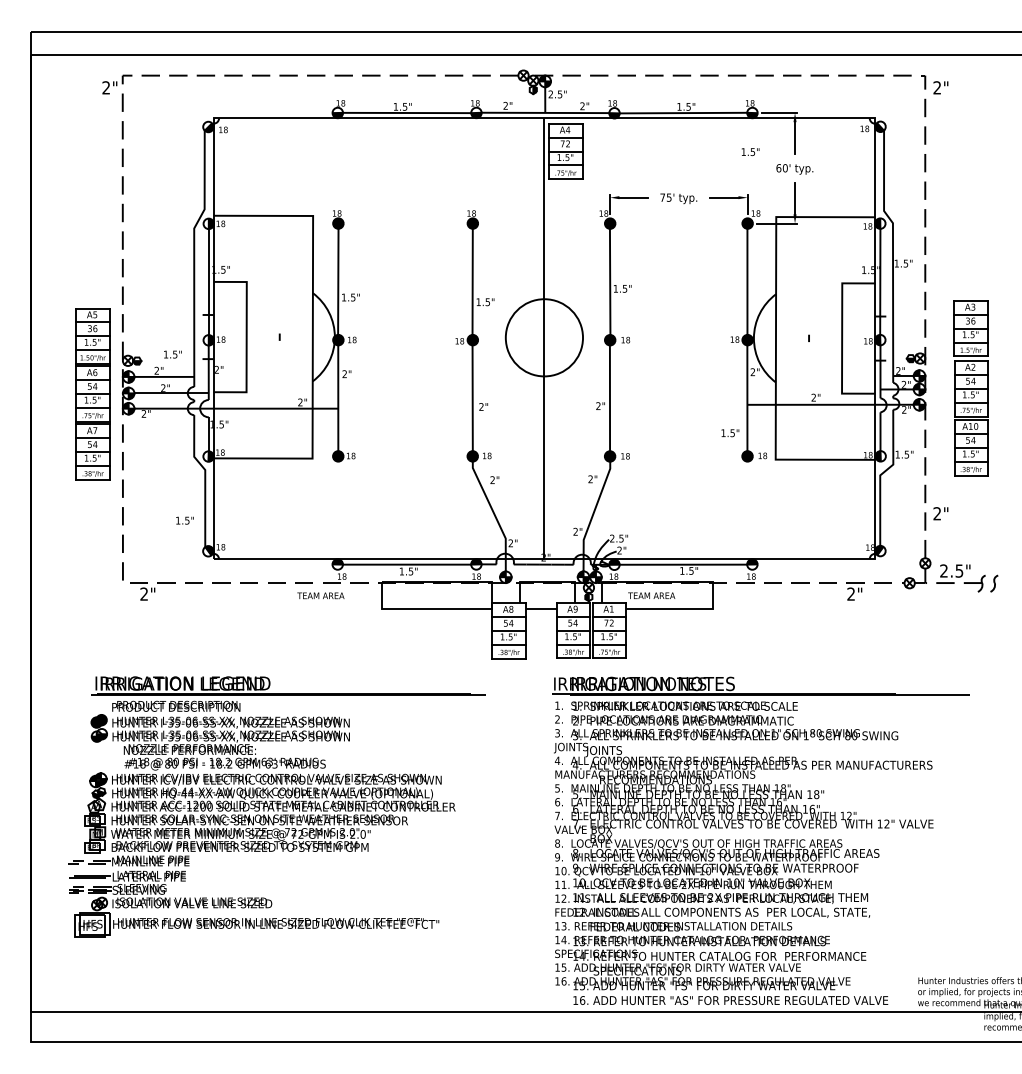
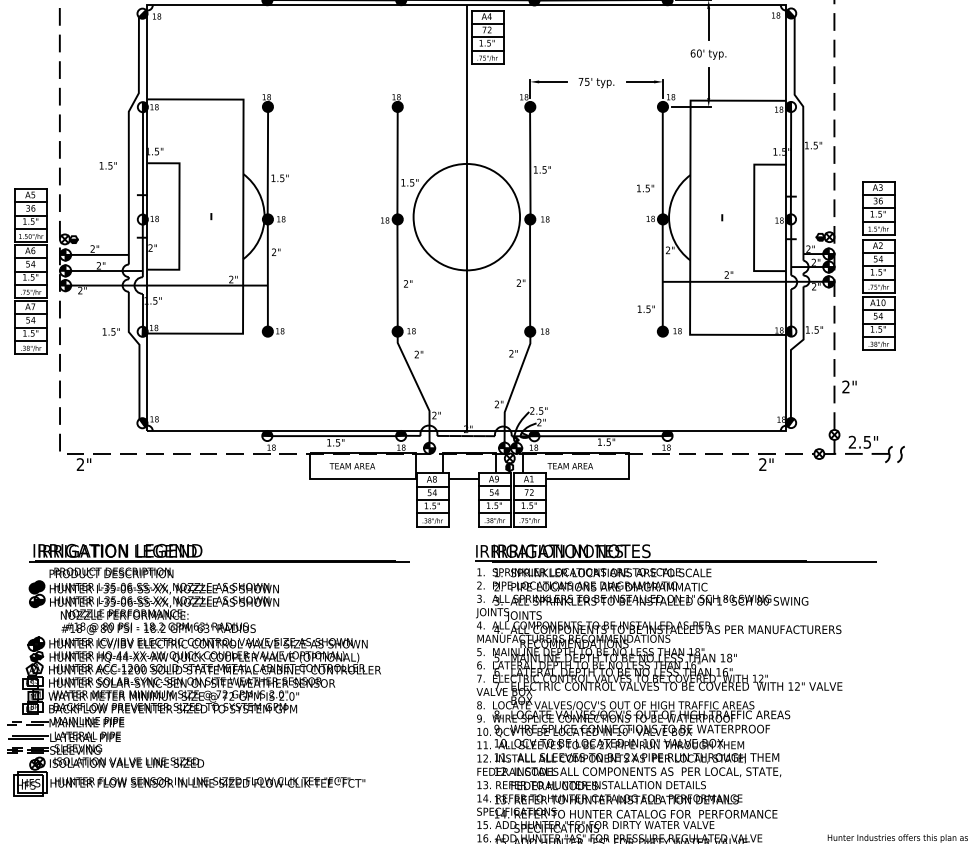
text: (750, 151) -> (645, 187), moved
circle: (544, 337) -> (466, 216), size x1.43
text: (172, 354) -> (107, 165), moved
text: (184, 520) -> (110, 331), moved
text: (320, 595) -> (352, 465), moved

